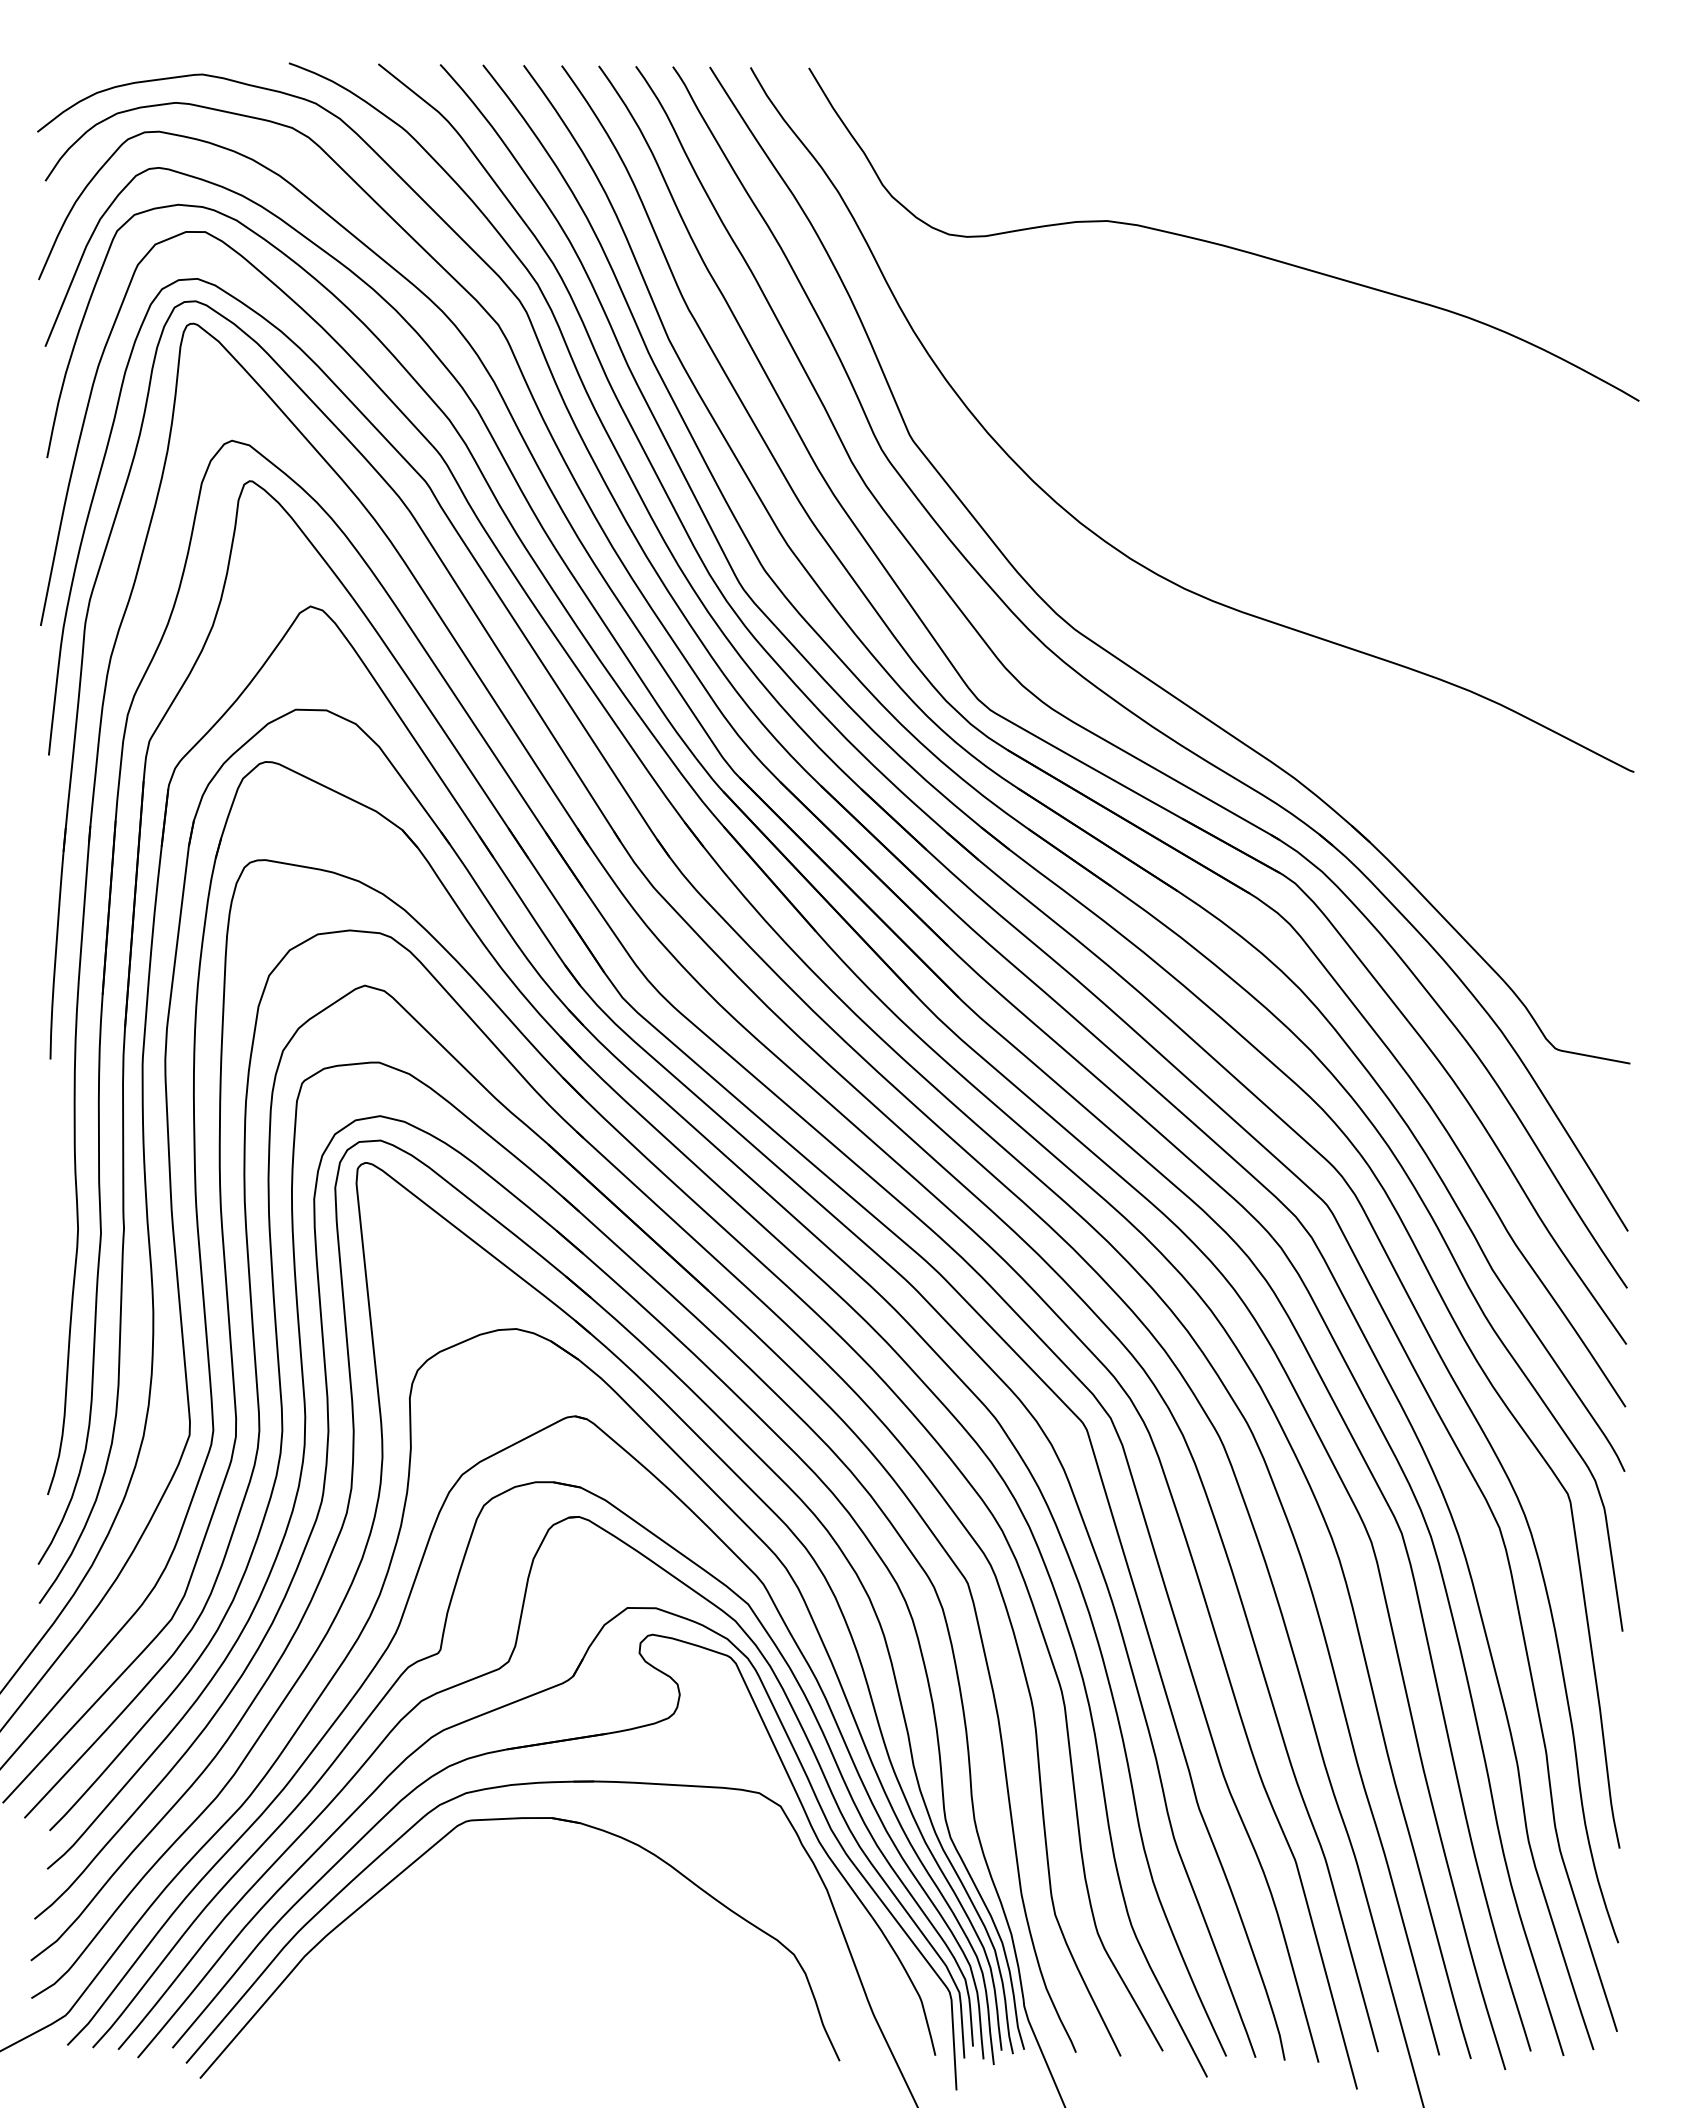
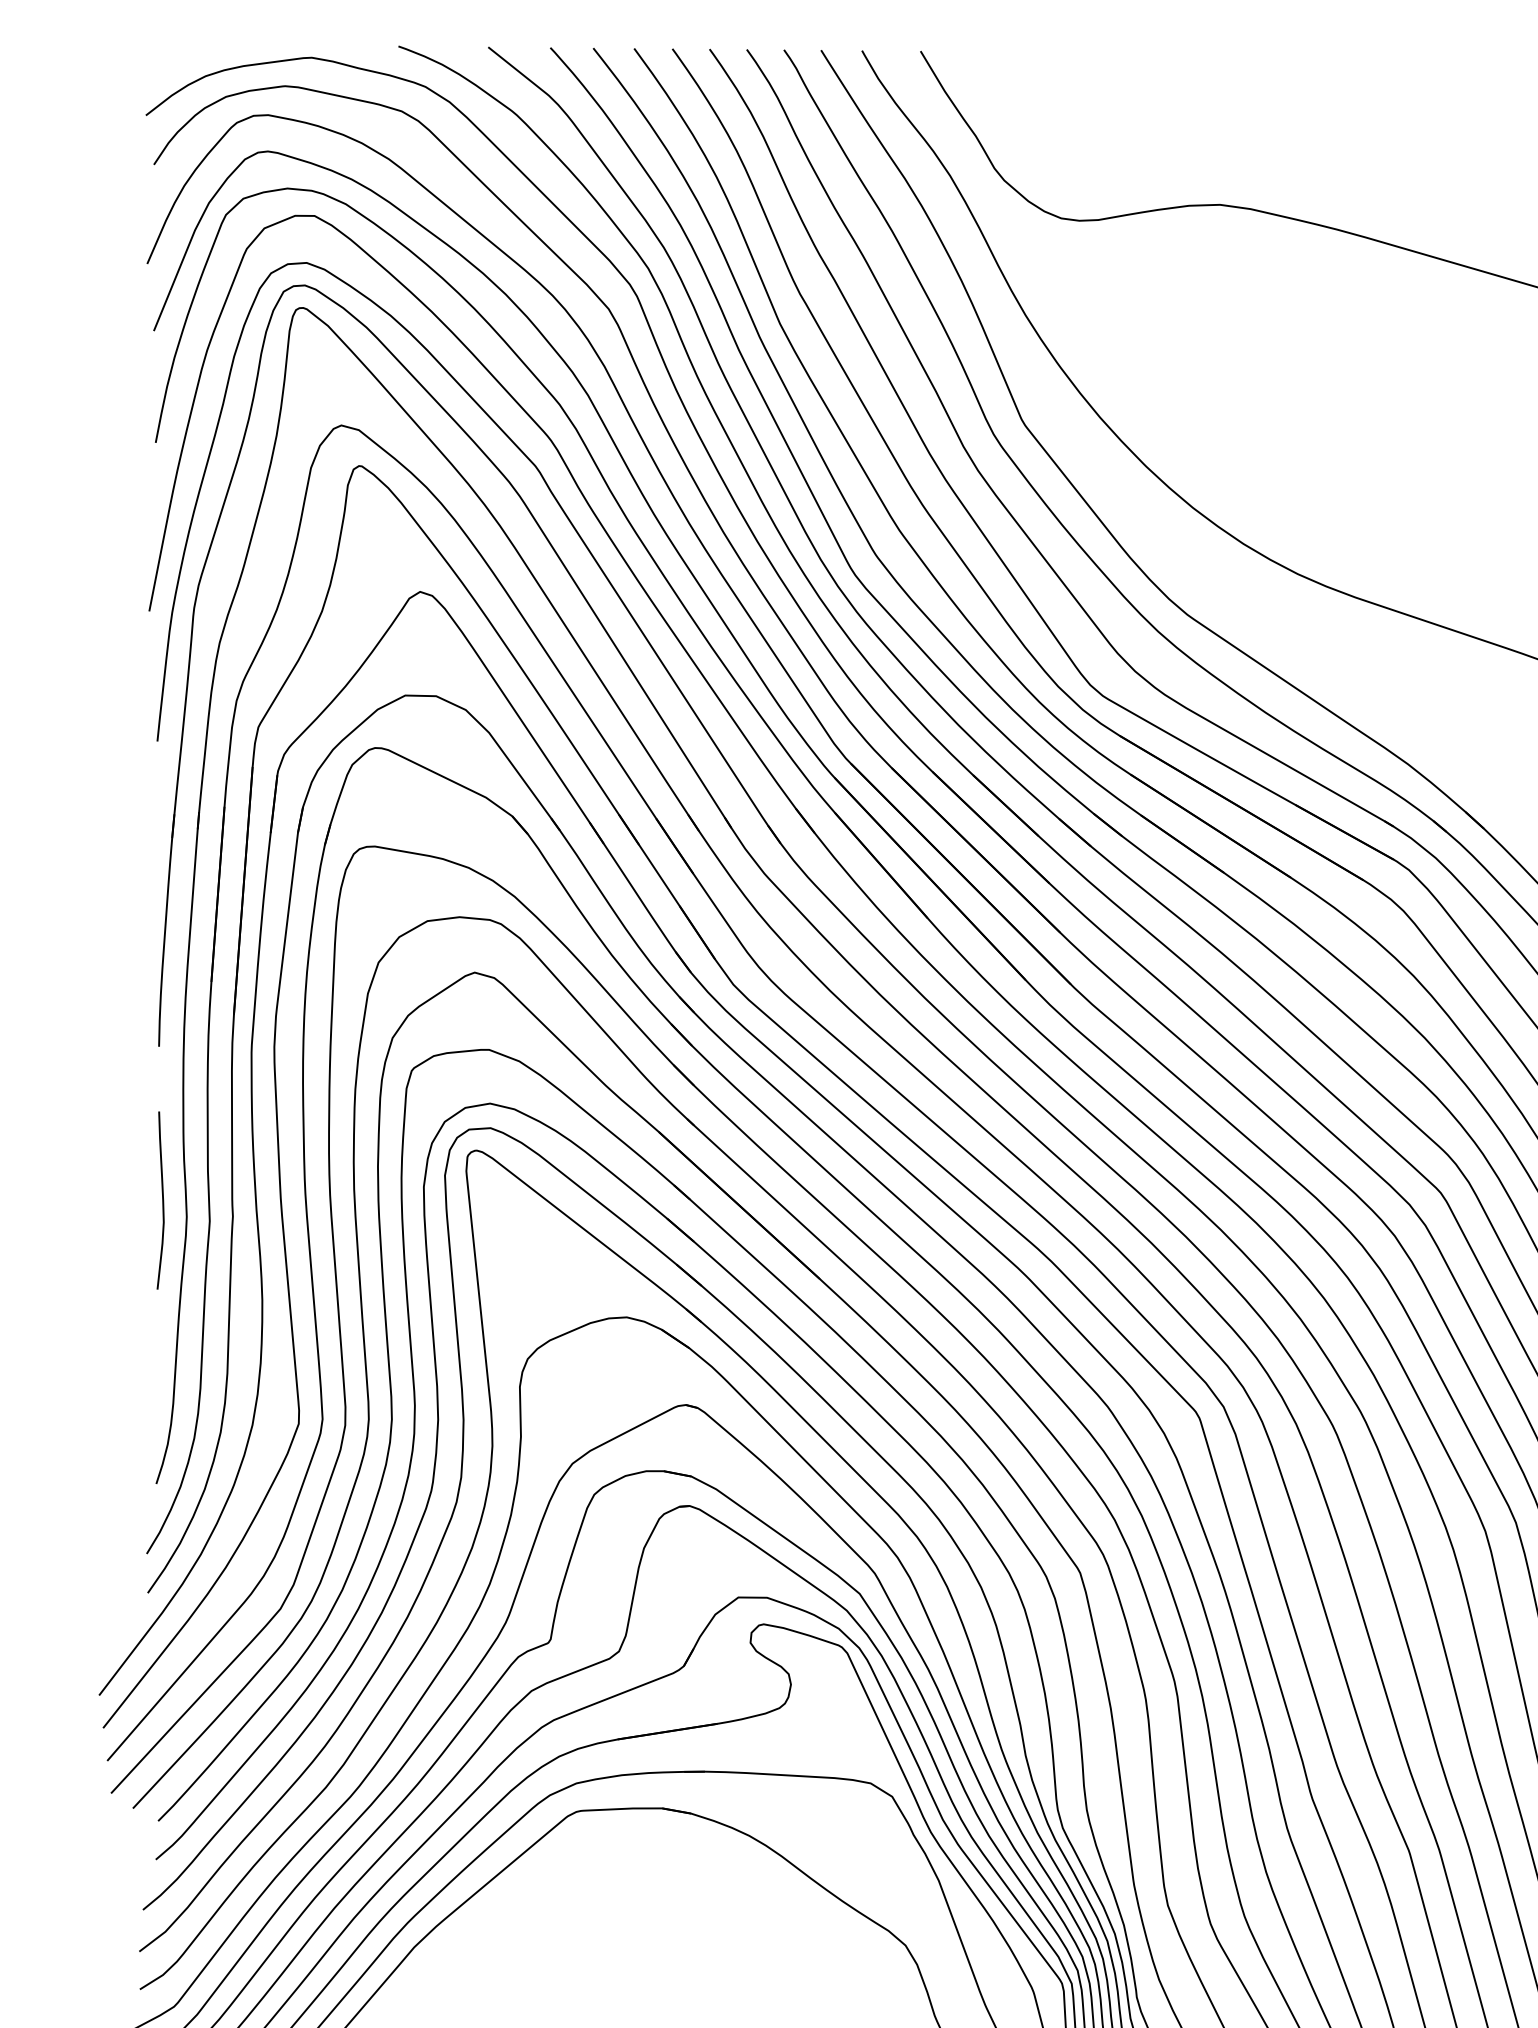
curve: (53, 1212) -> (162, 1200), added

